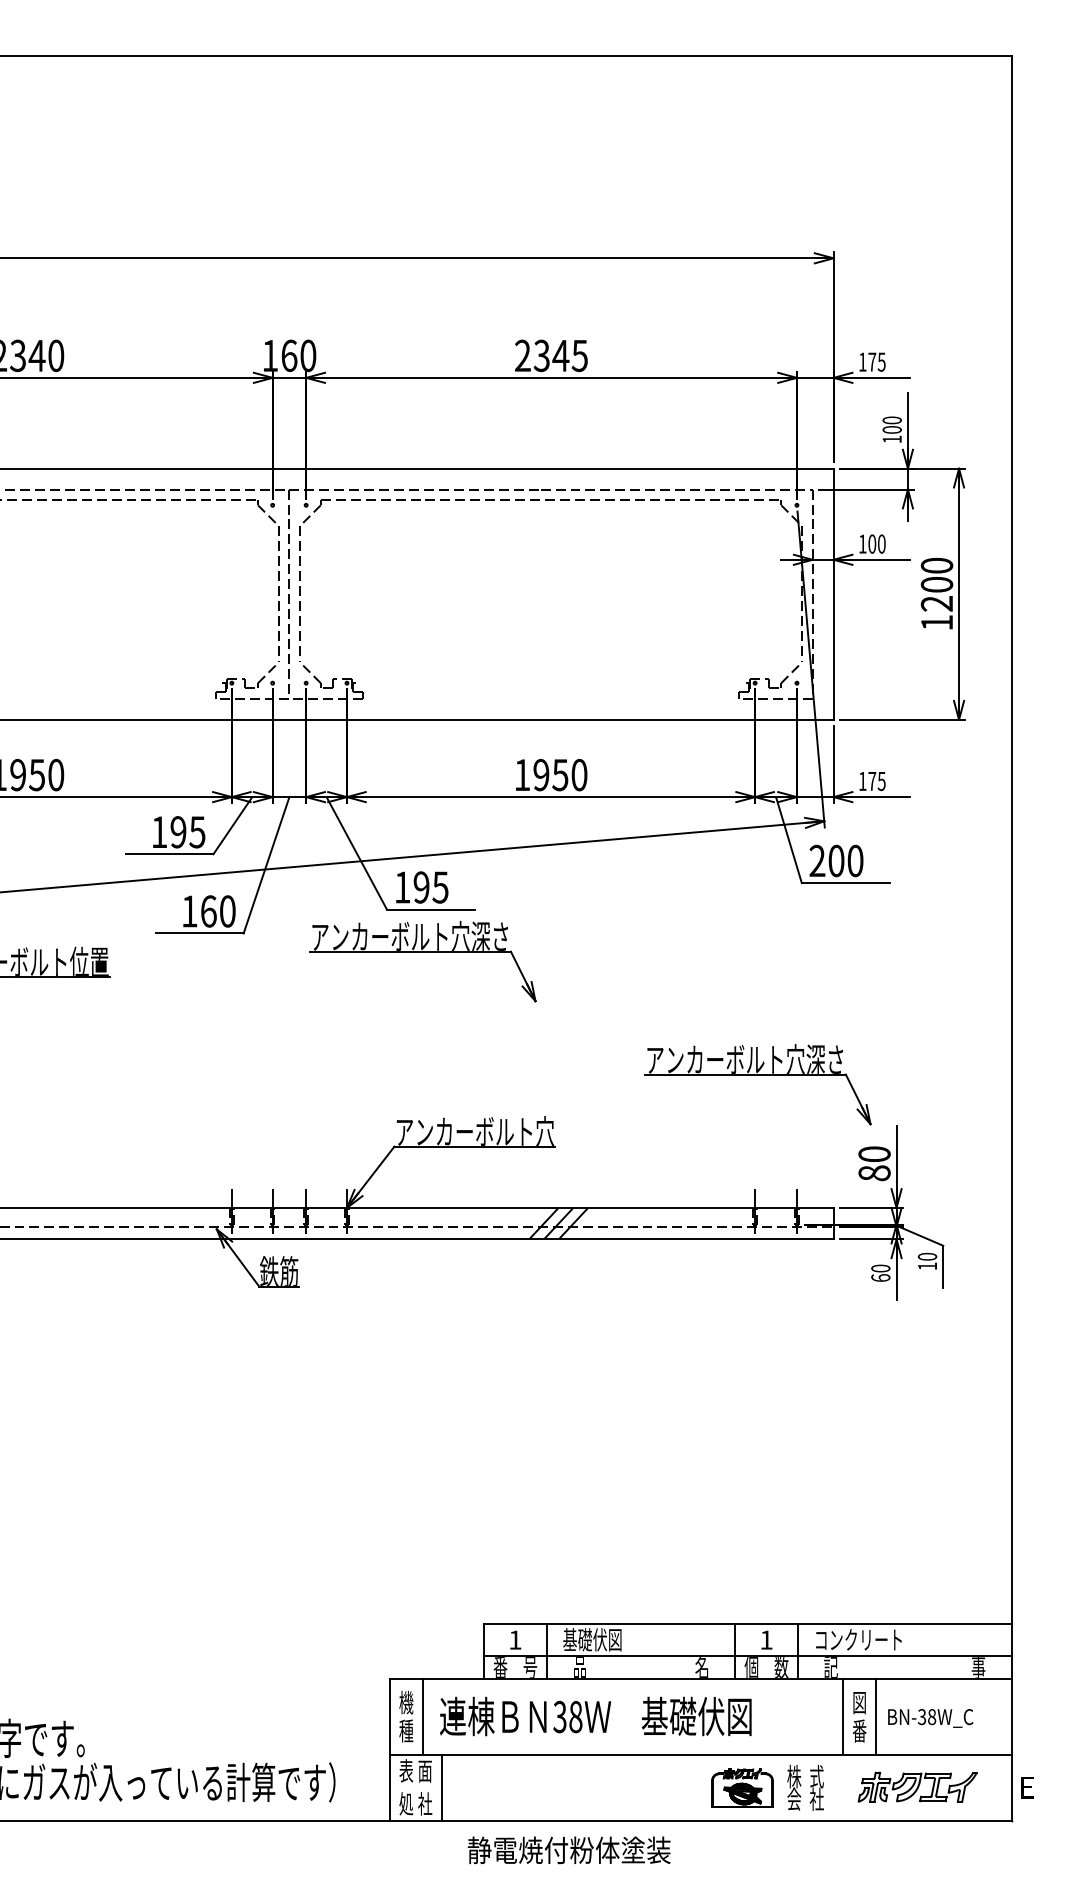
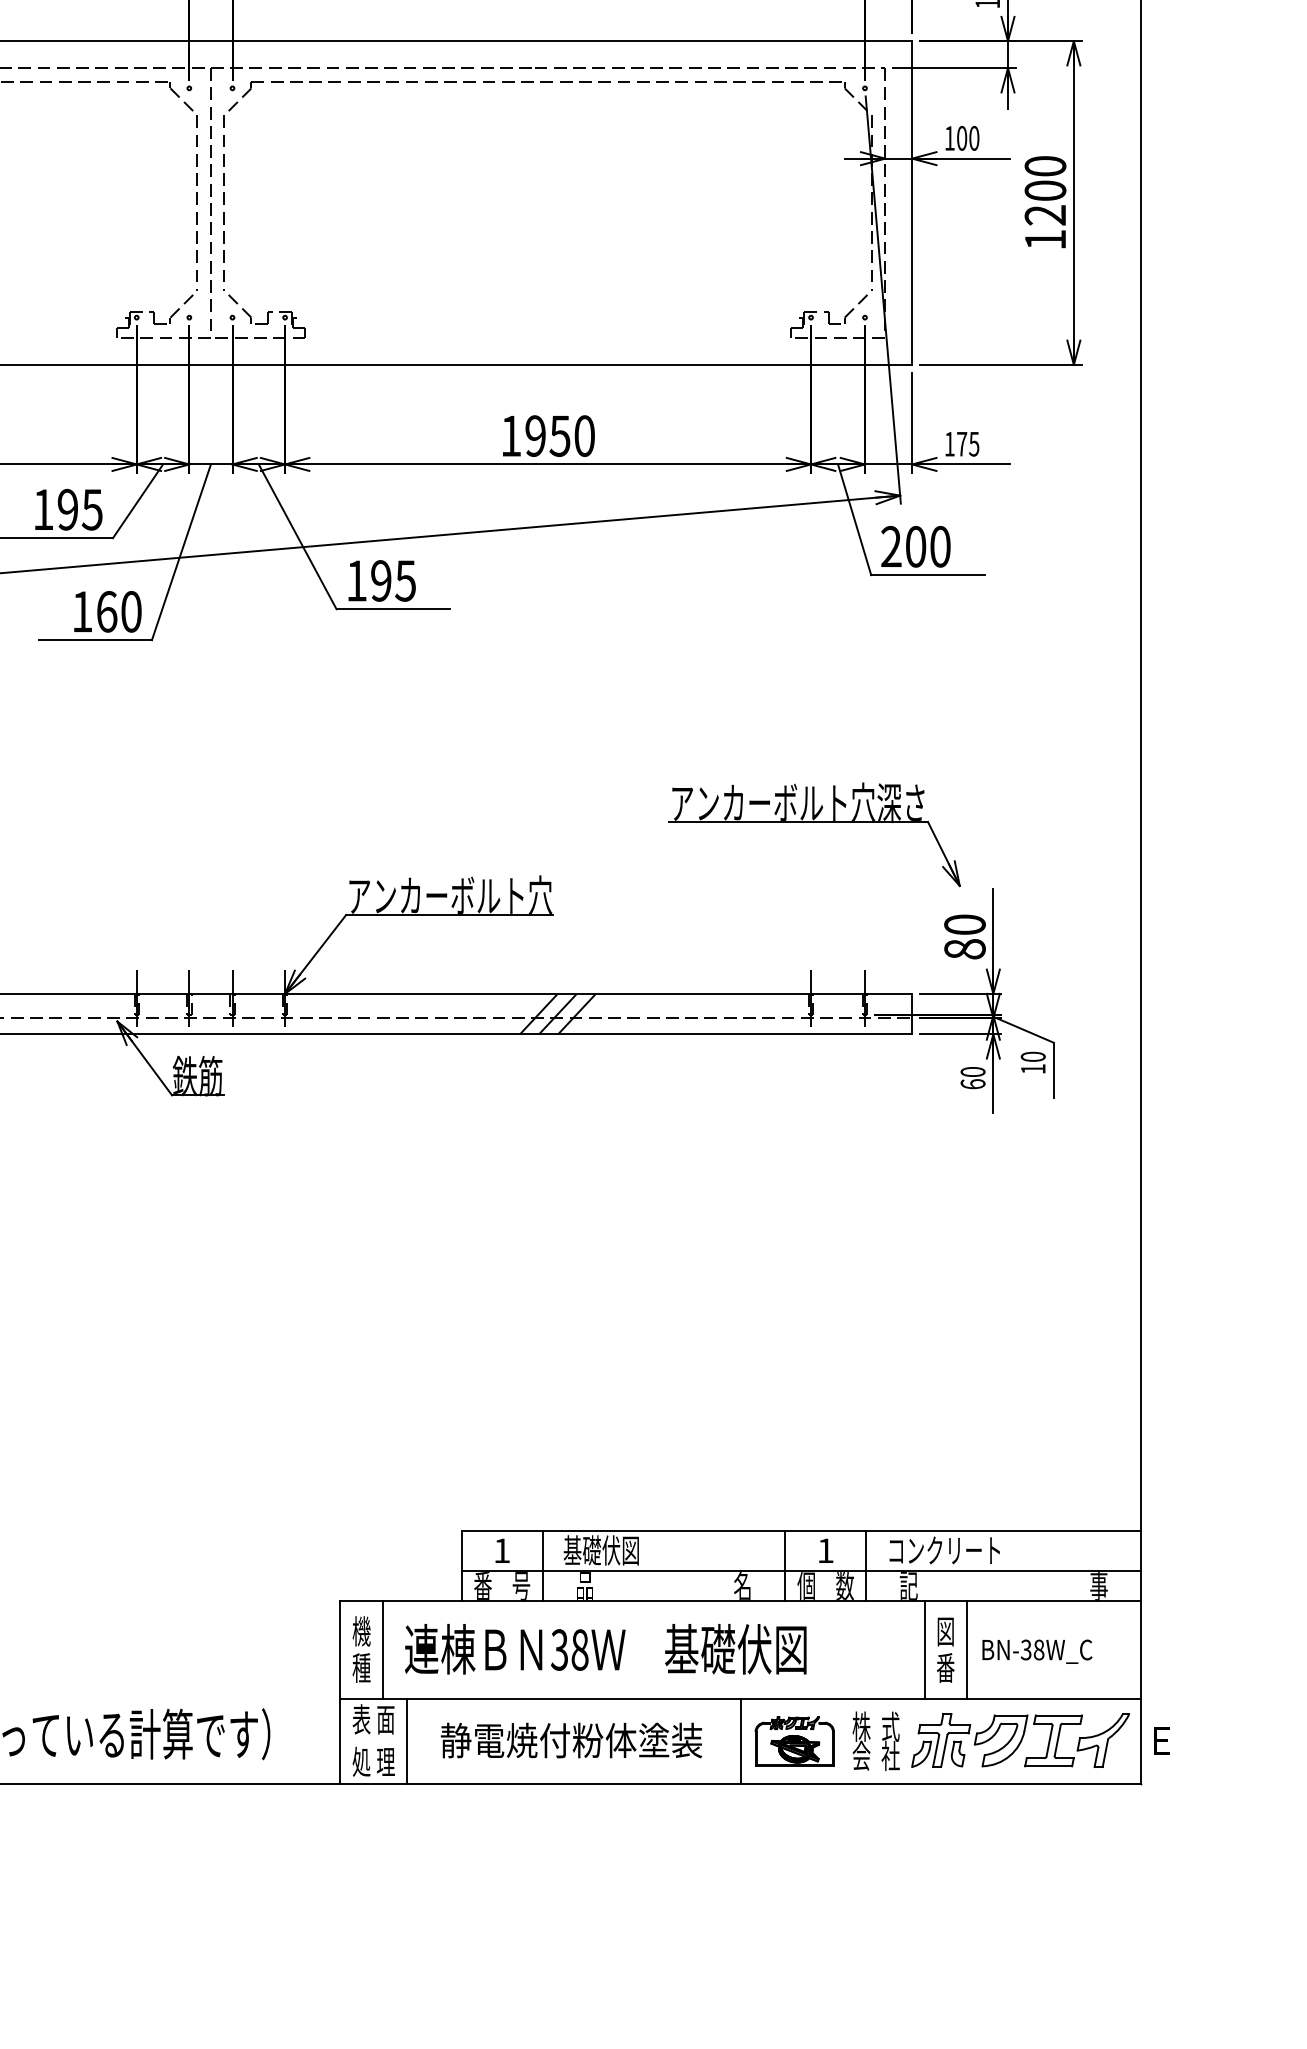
part: (422, 952) -> (382, 664), removed
part: (917, 1786) -> (1020, 1739), size x1.43
line: (700, 1787) -> (740, 1740), added
text: (424, 1803) -> (384, 1761), 社 -> 理
text: (568, 1850) -> (570, 1740), moved

